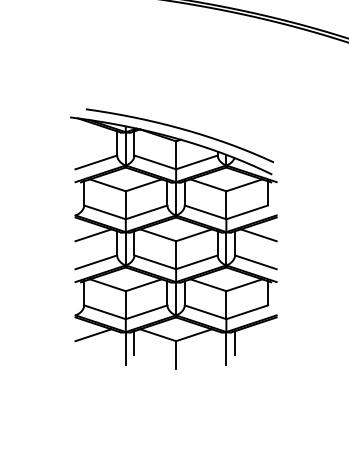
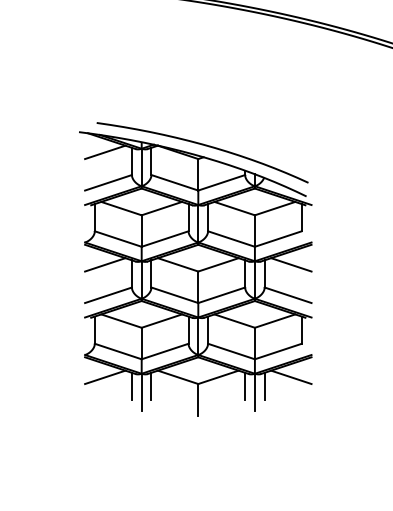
line: (93, 135) -> (105, 152), added
line: (258, 335) -> (291, 377), added
line: (116, 343) -> (131, 386), added
line: (218, 343) -> (245, 386), added

